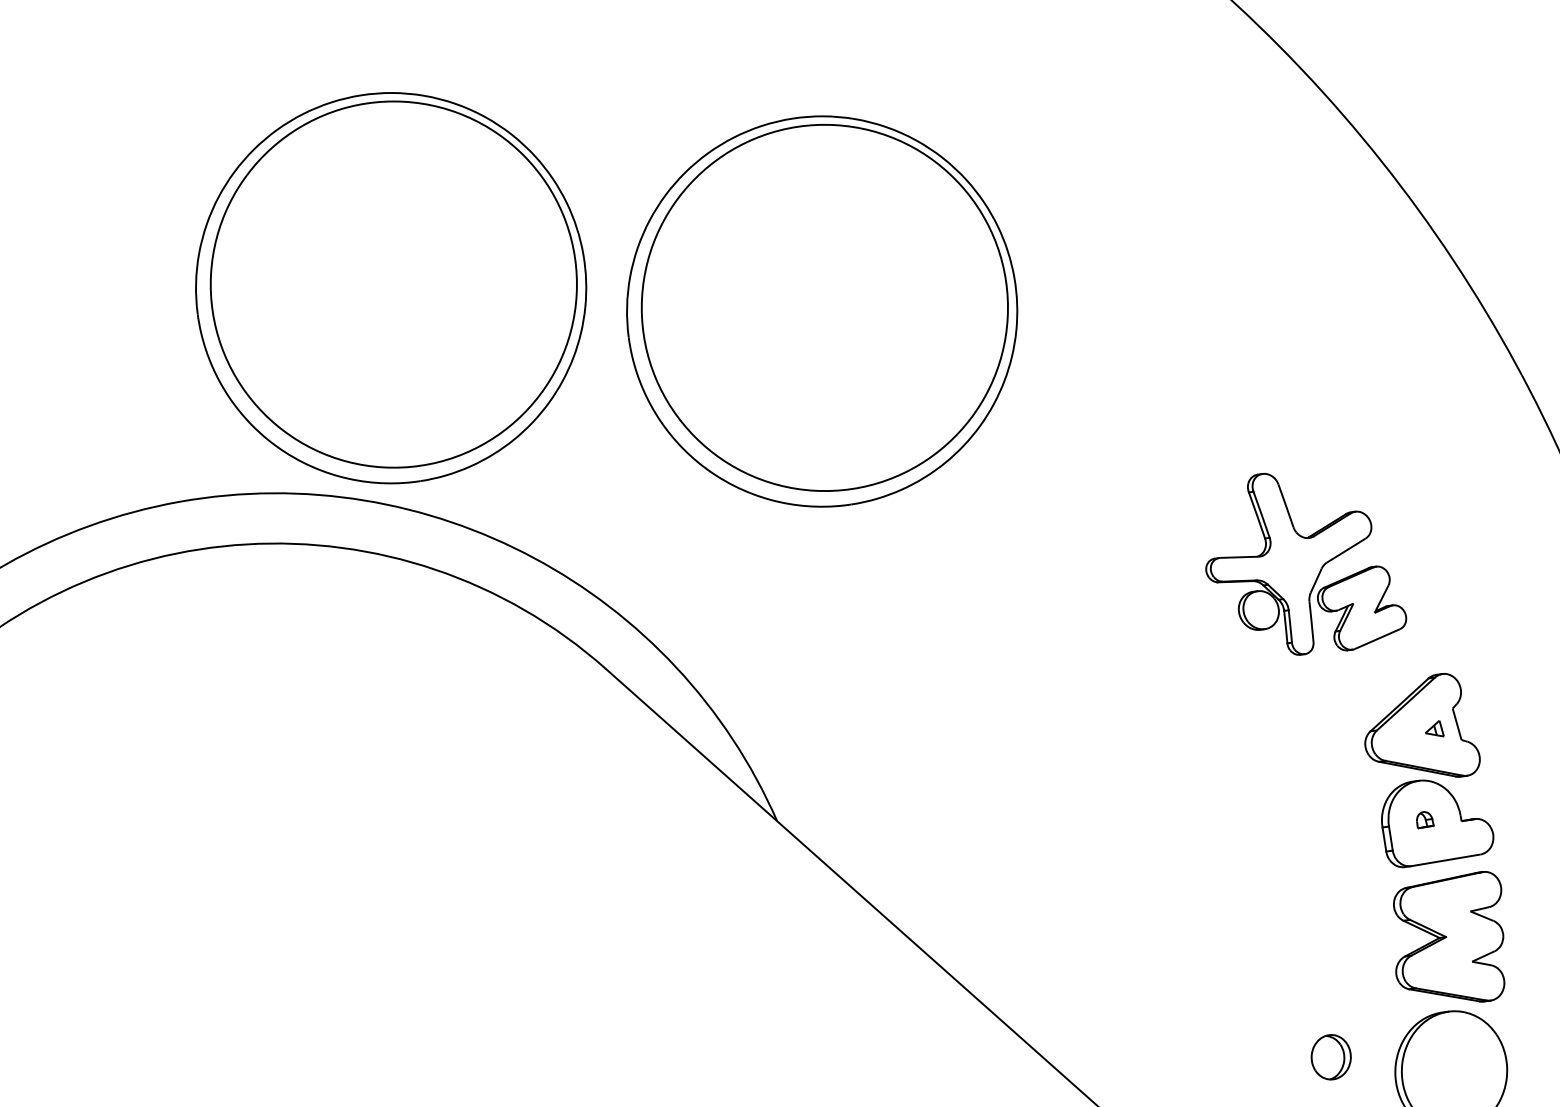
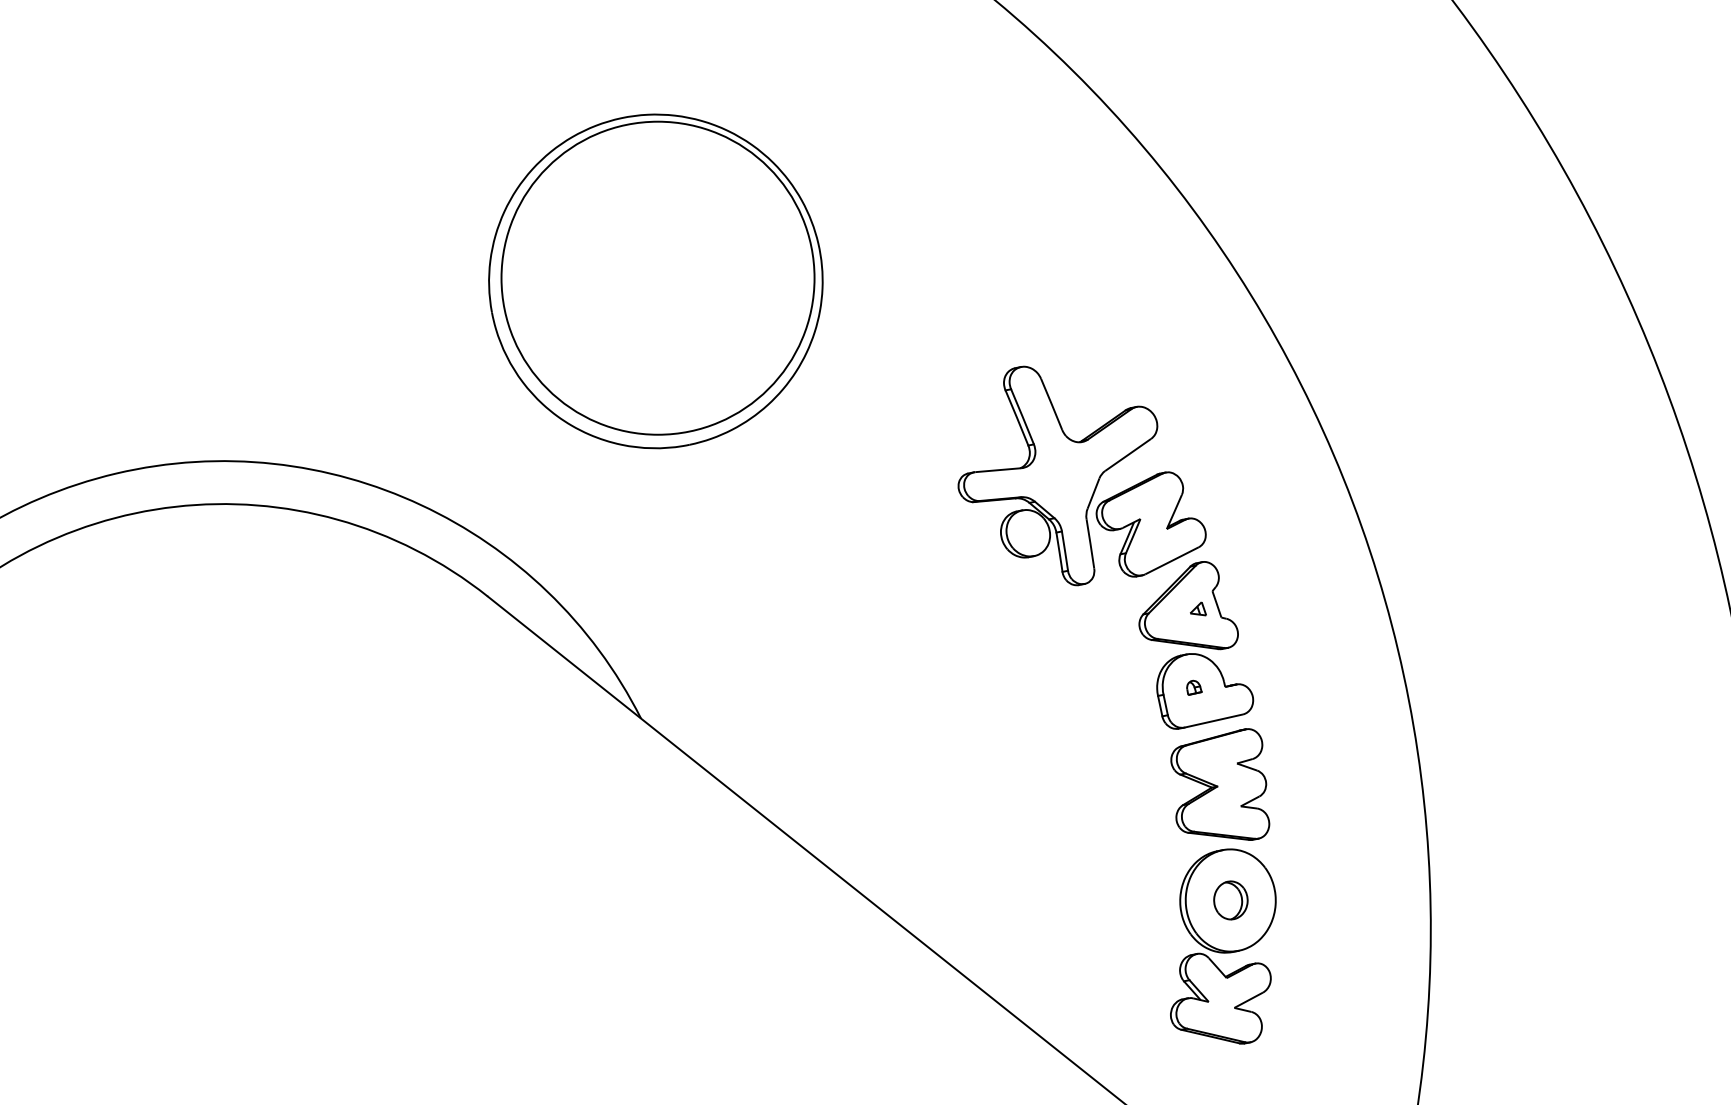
part: (390, 288) -> (286, 281), removed
part: (1307, 565) -> (1081, 475), size x1.43
part: (1330, 1057) -> (1230, 900), moved

